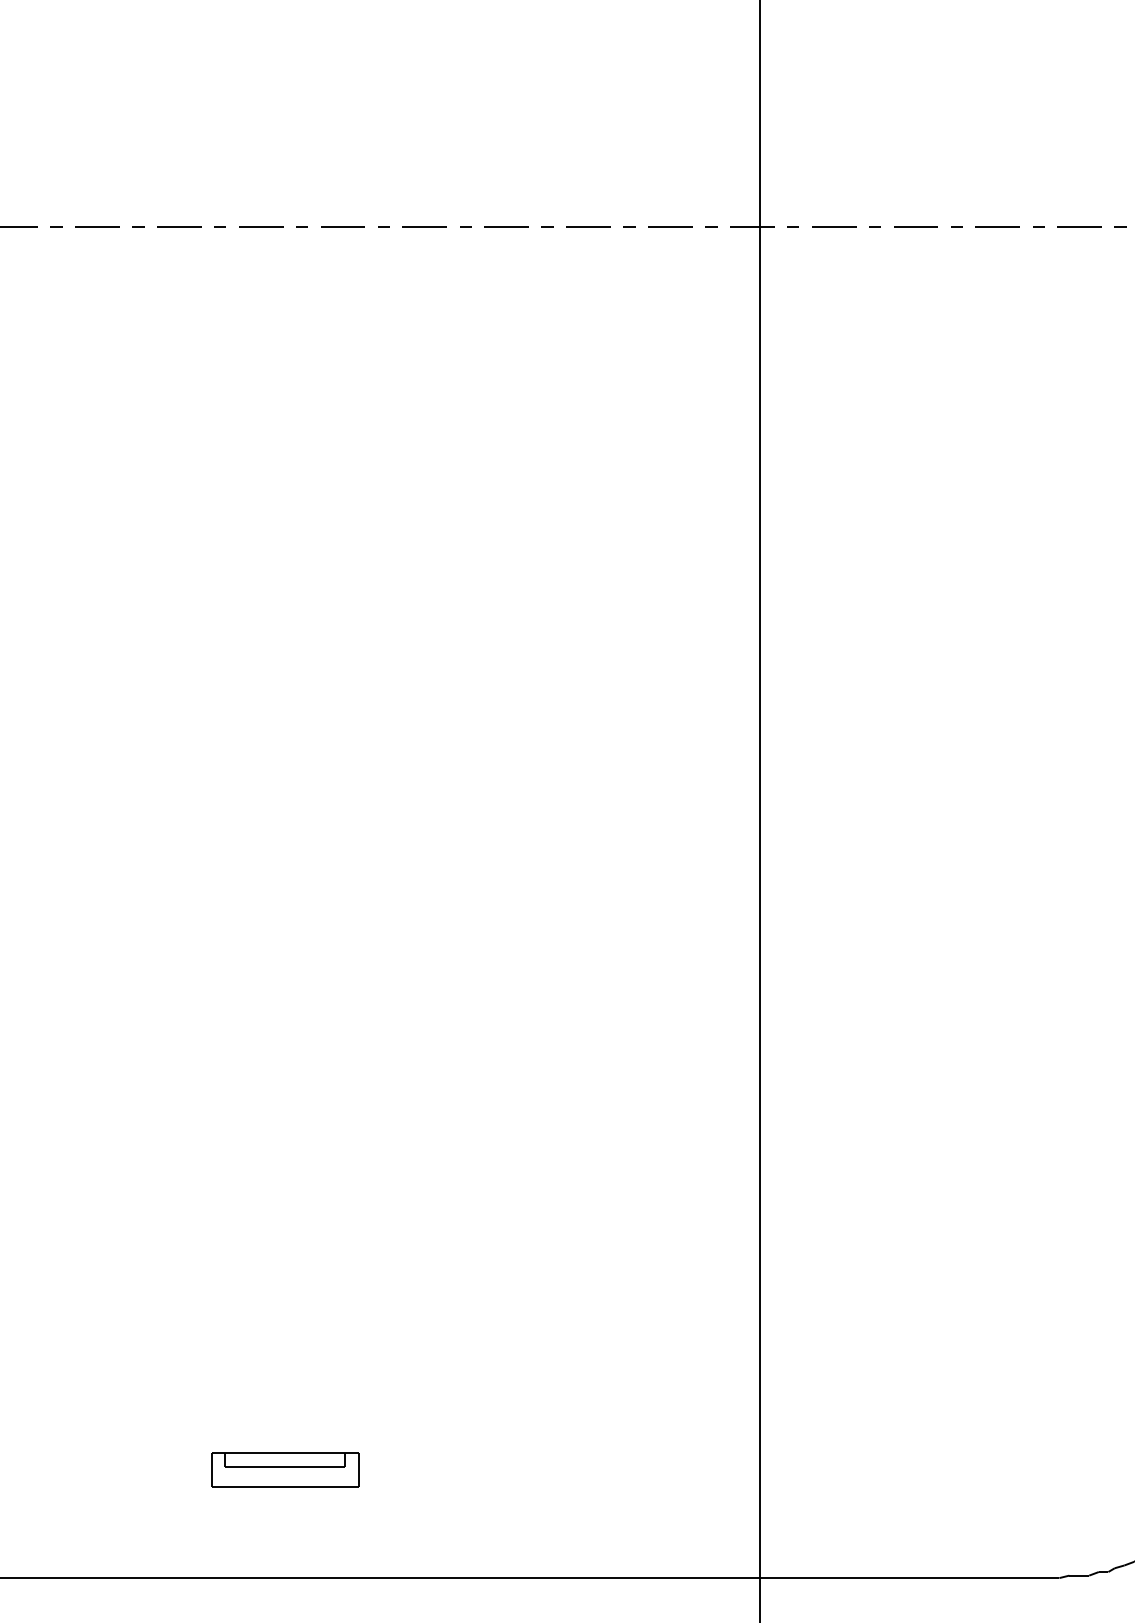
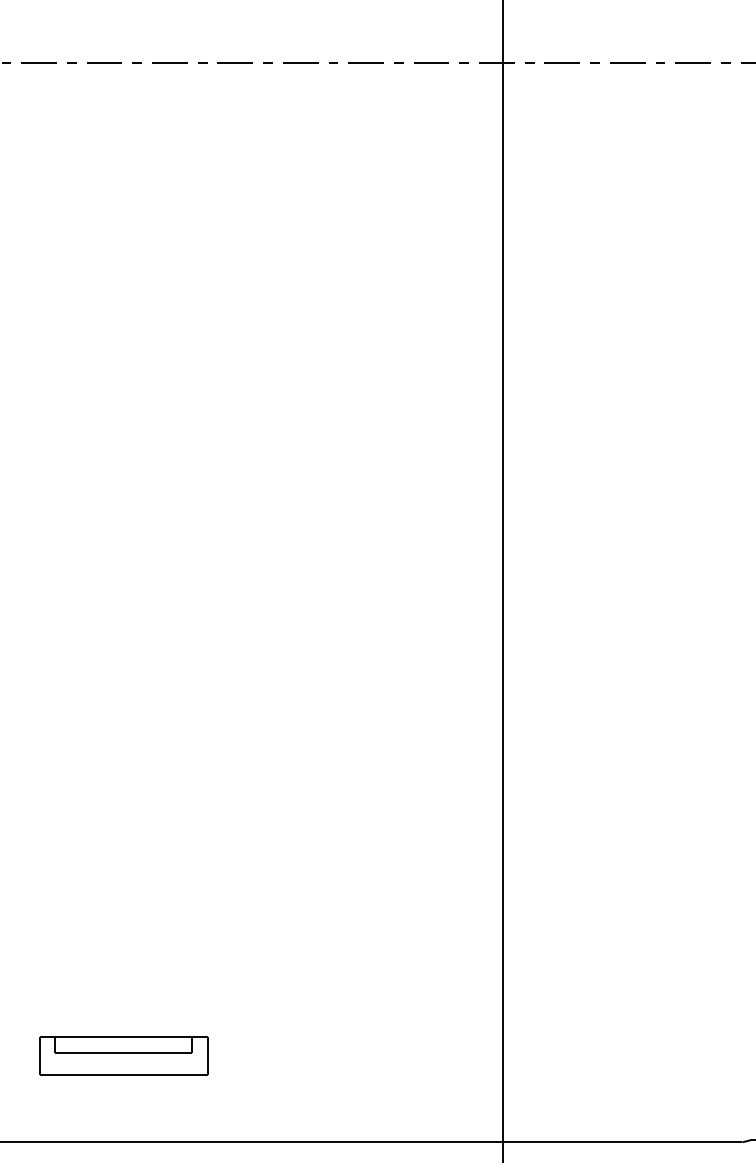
part: (284, 1469) -> (123, 1055), size x1.43

